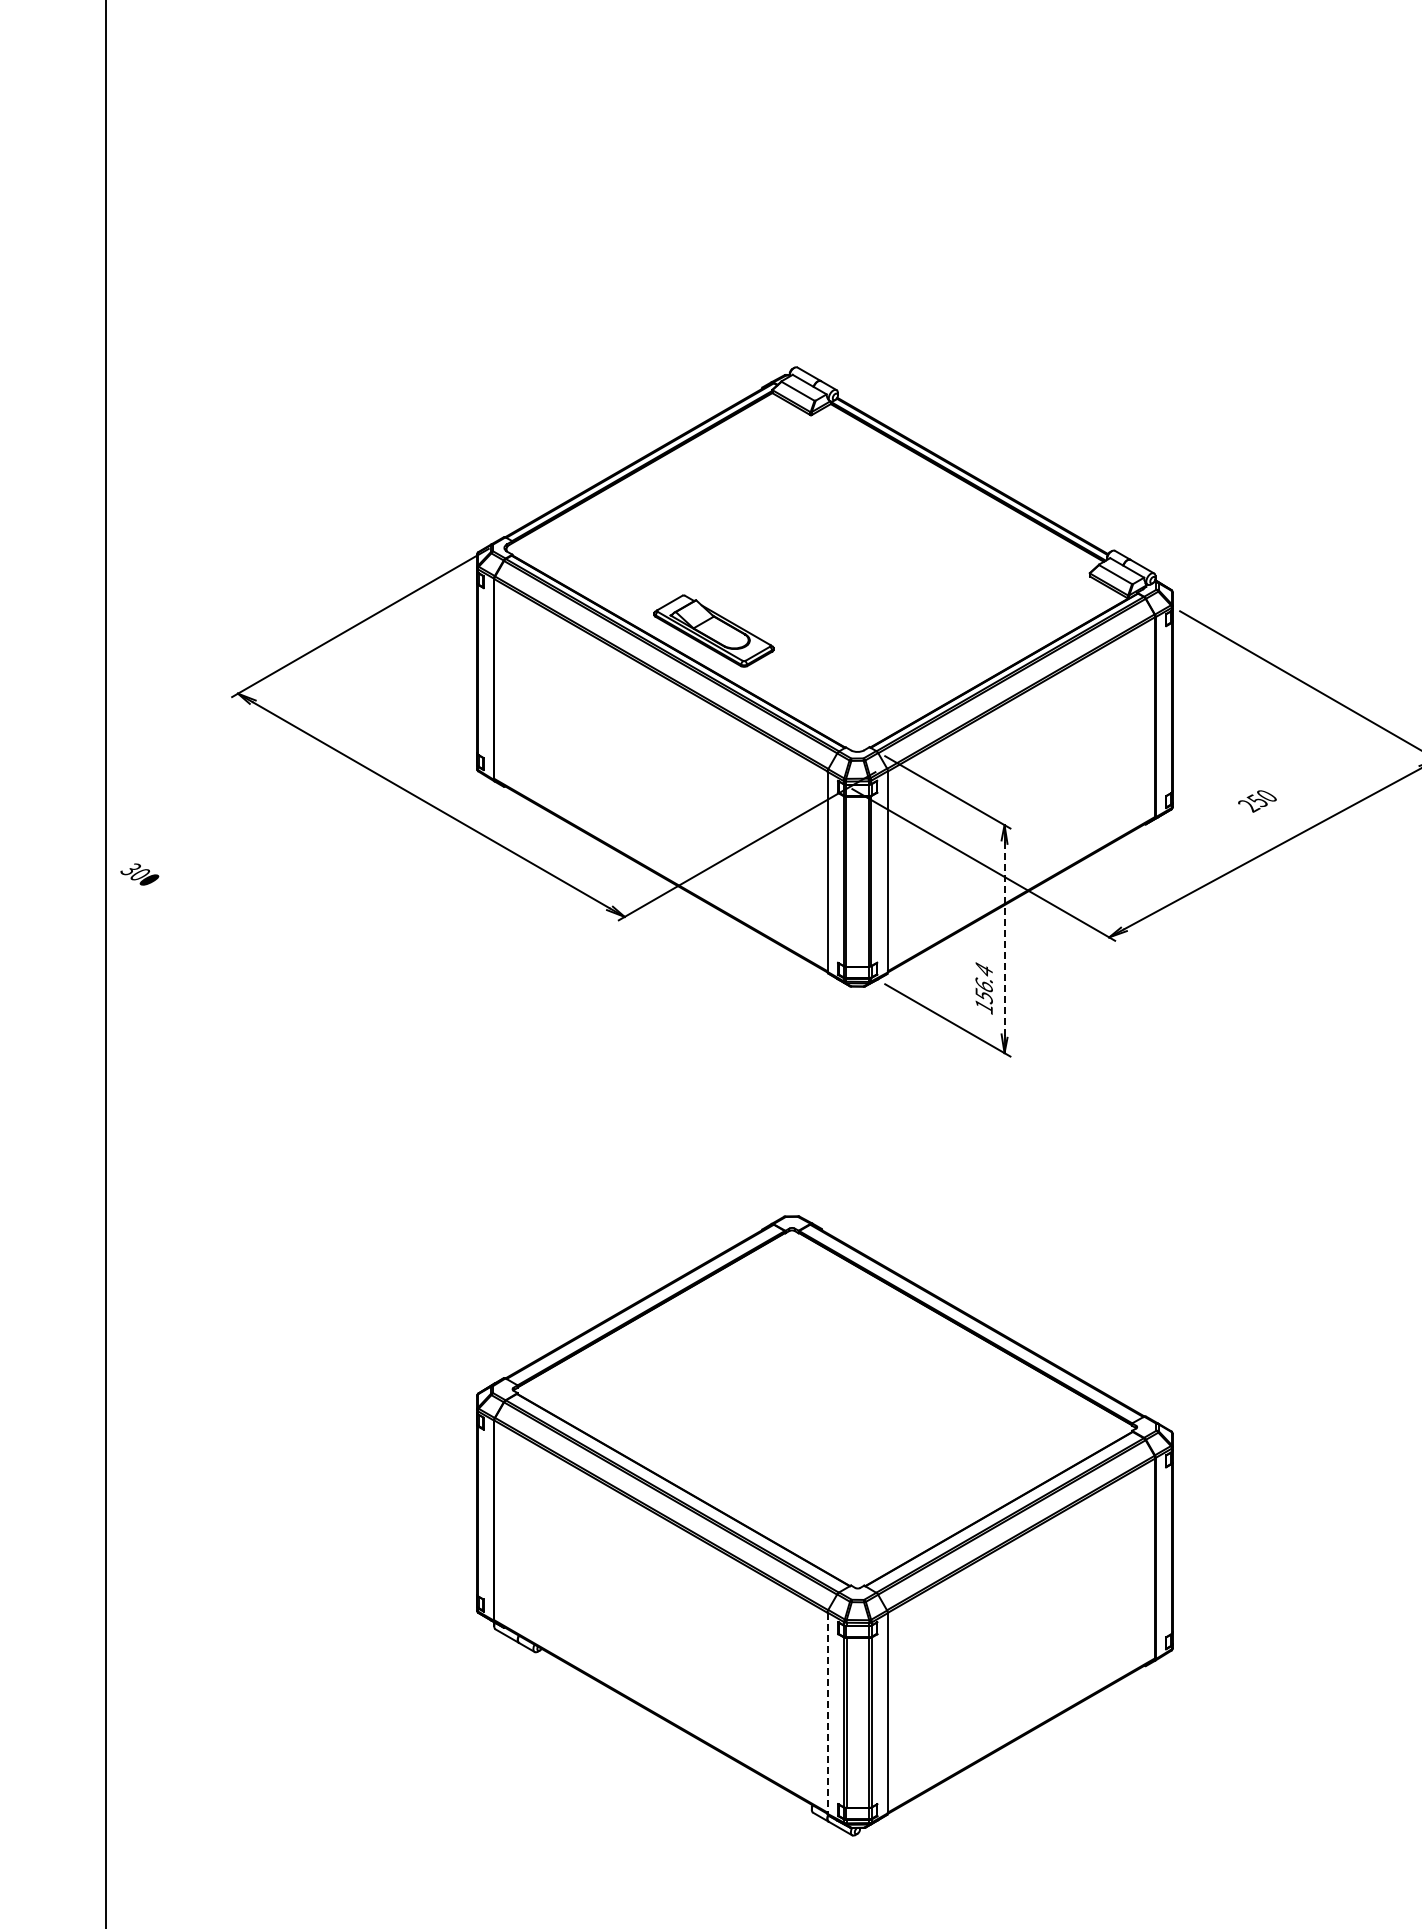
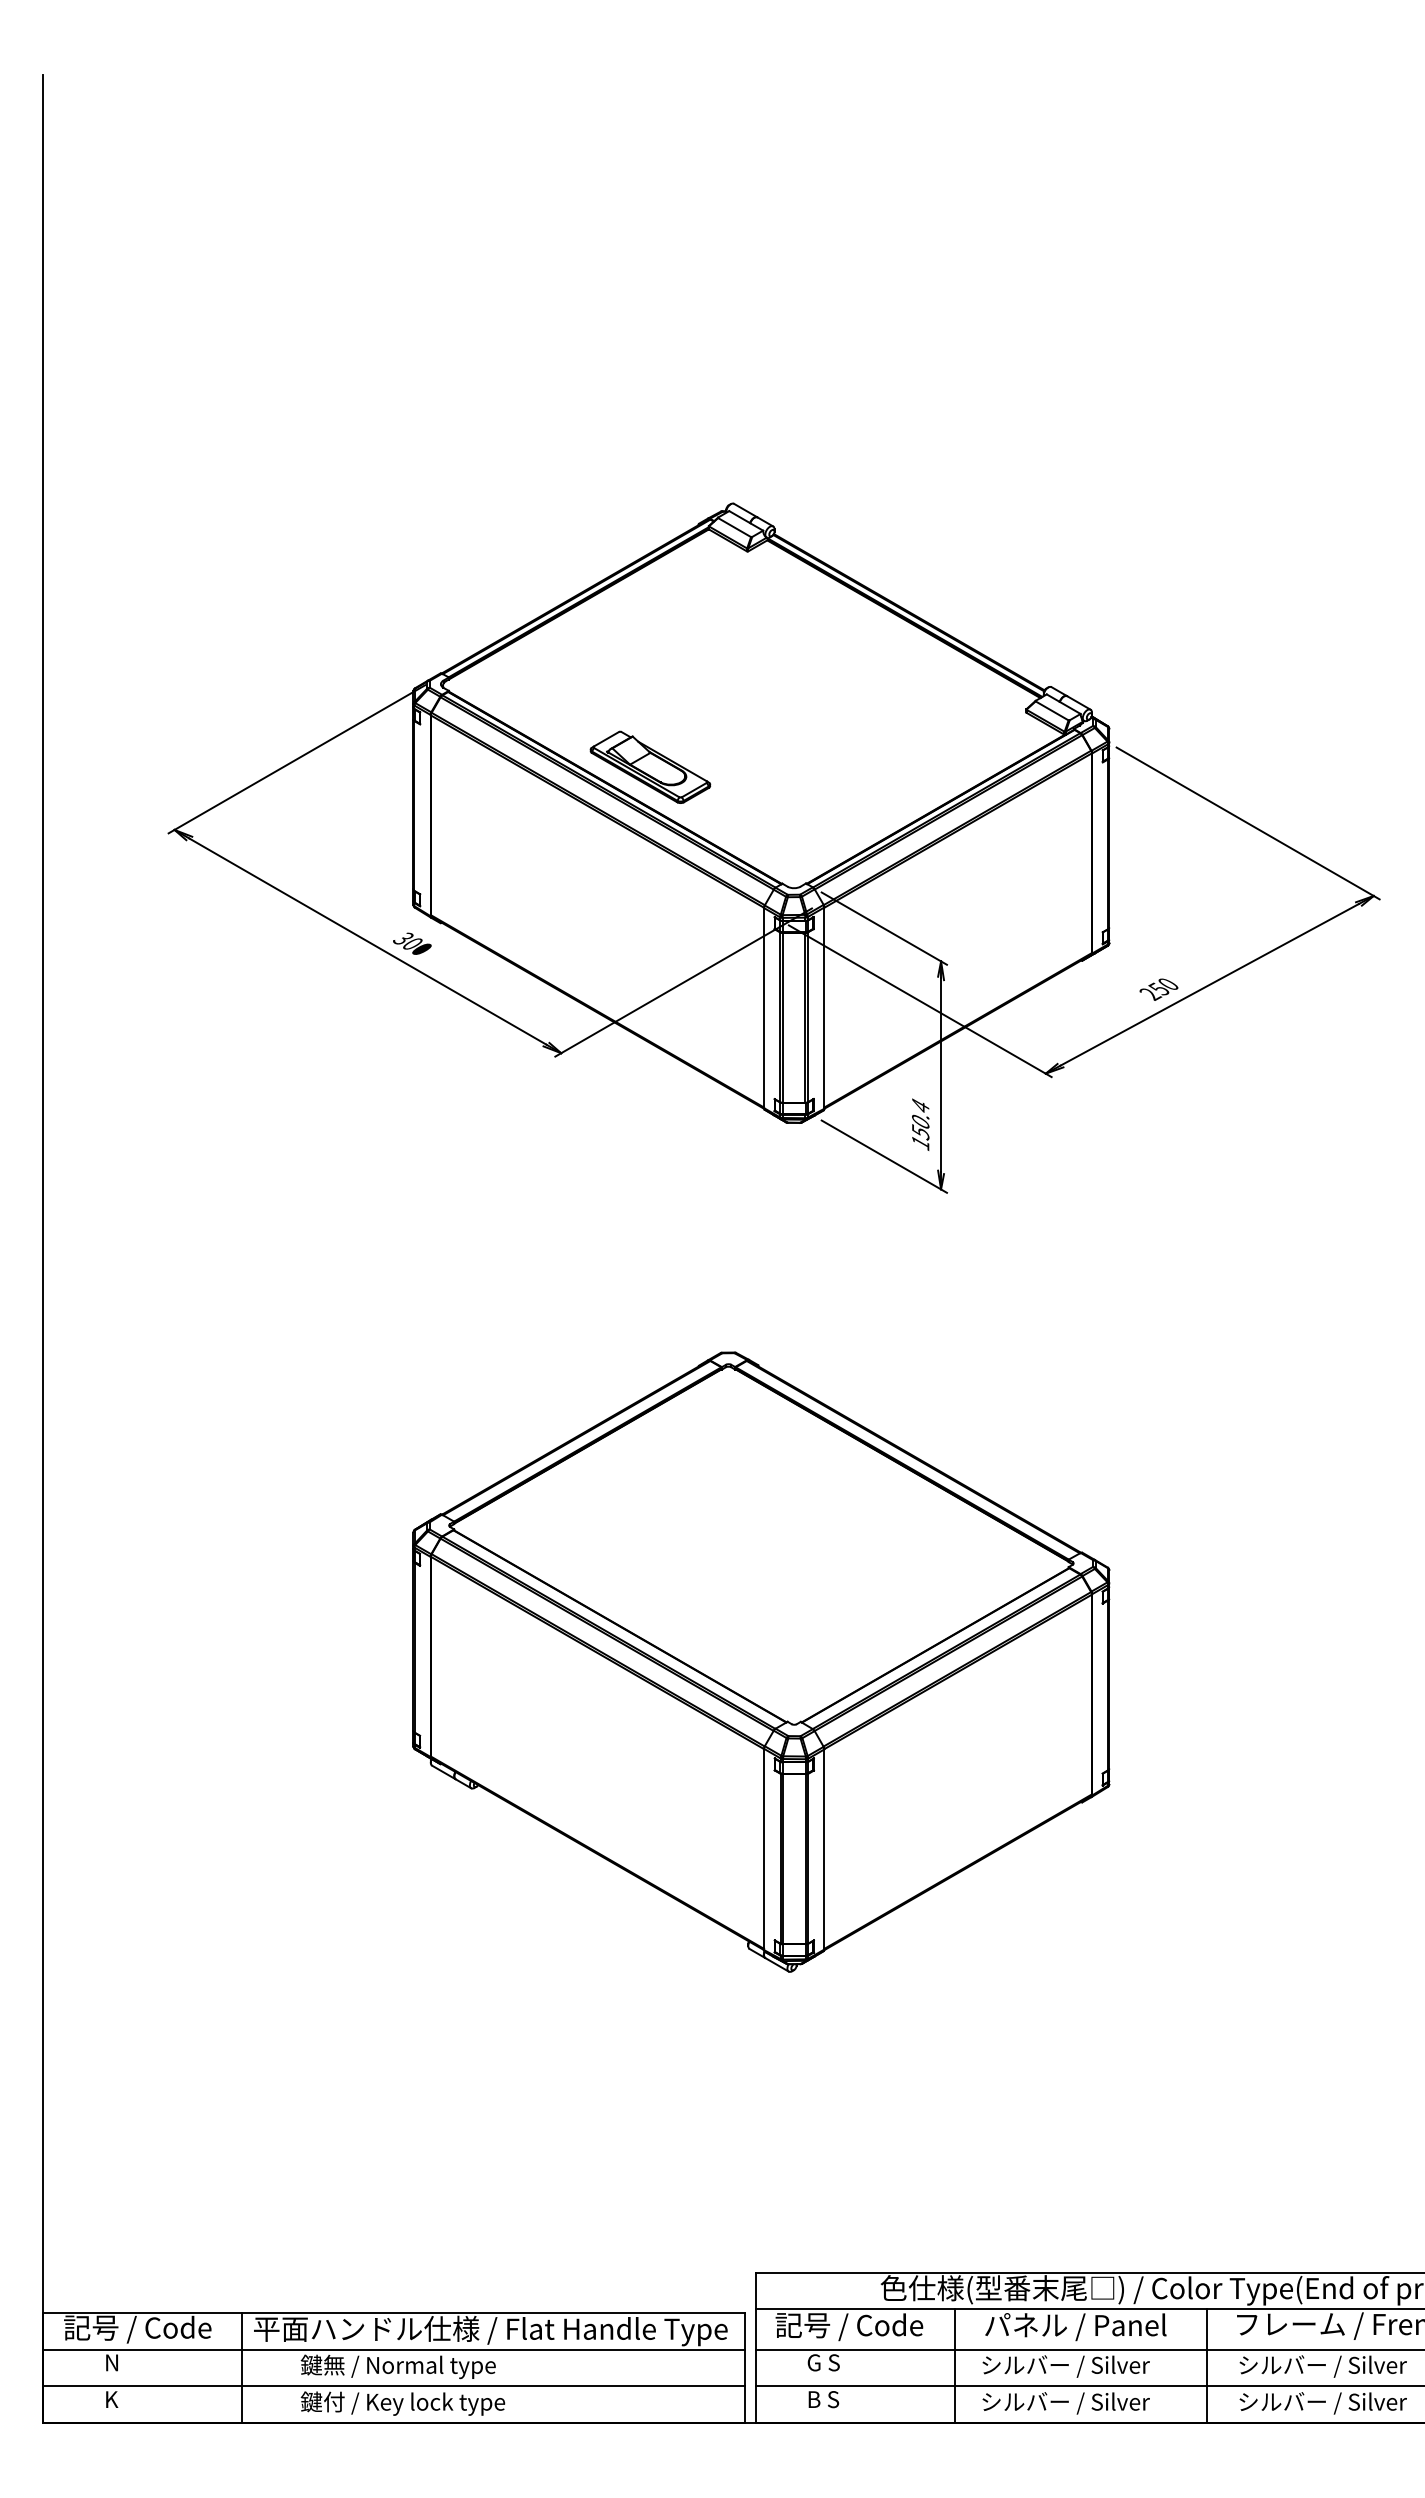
text: (1256, 801) -> (1158, 989), moved
text: (139, 874) -> (412, 943), moved
line: (1004, 939) -> (941, 1075), dashed -> solid
text: (983, 984) -> (920, 1120), 156.4 -> 150.4
line: (827, 1713) -> (764, 1849), dashed -> solid

